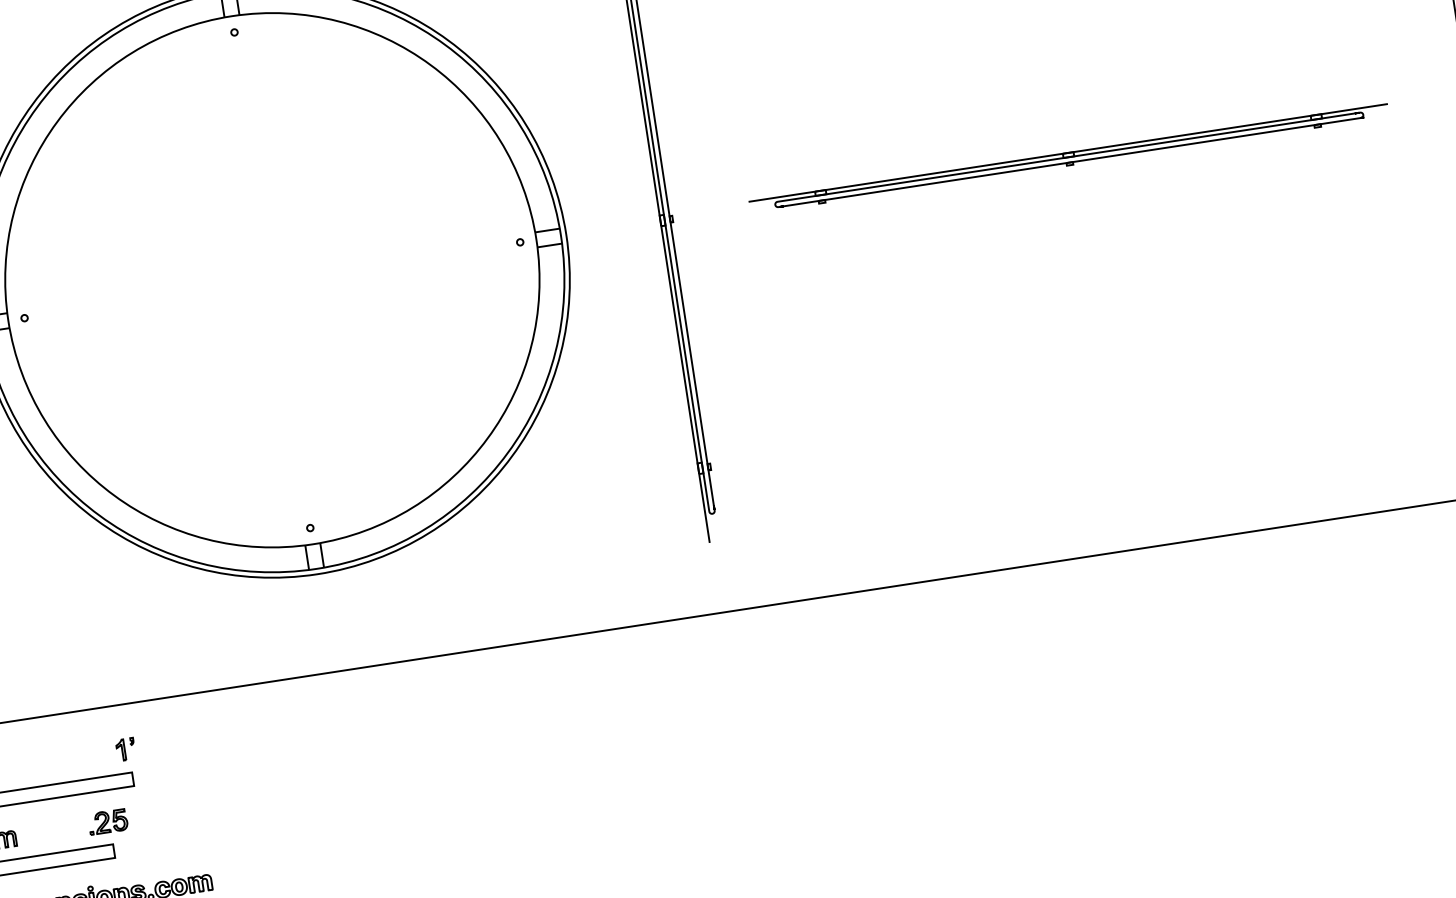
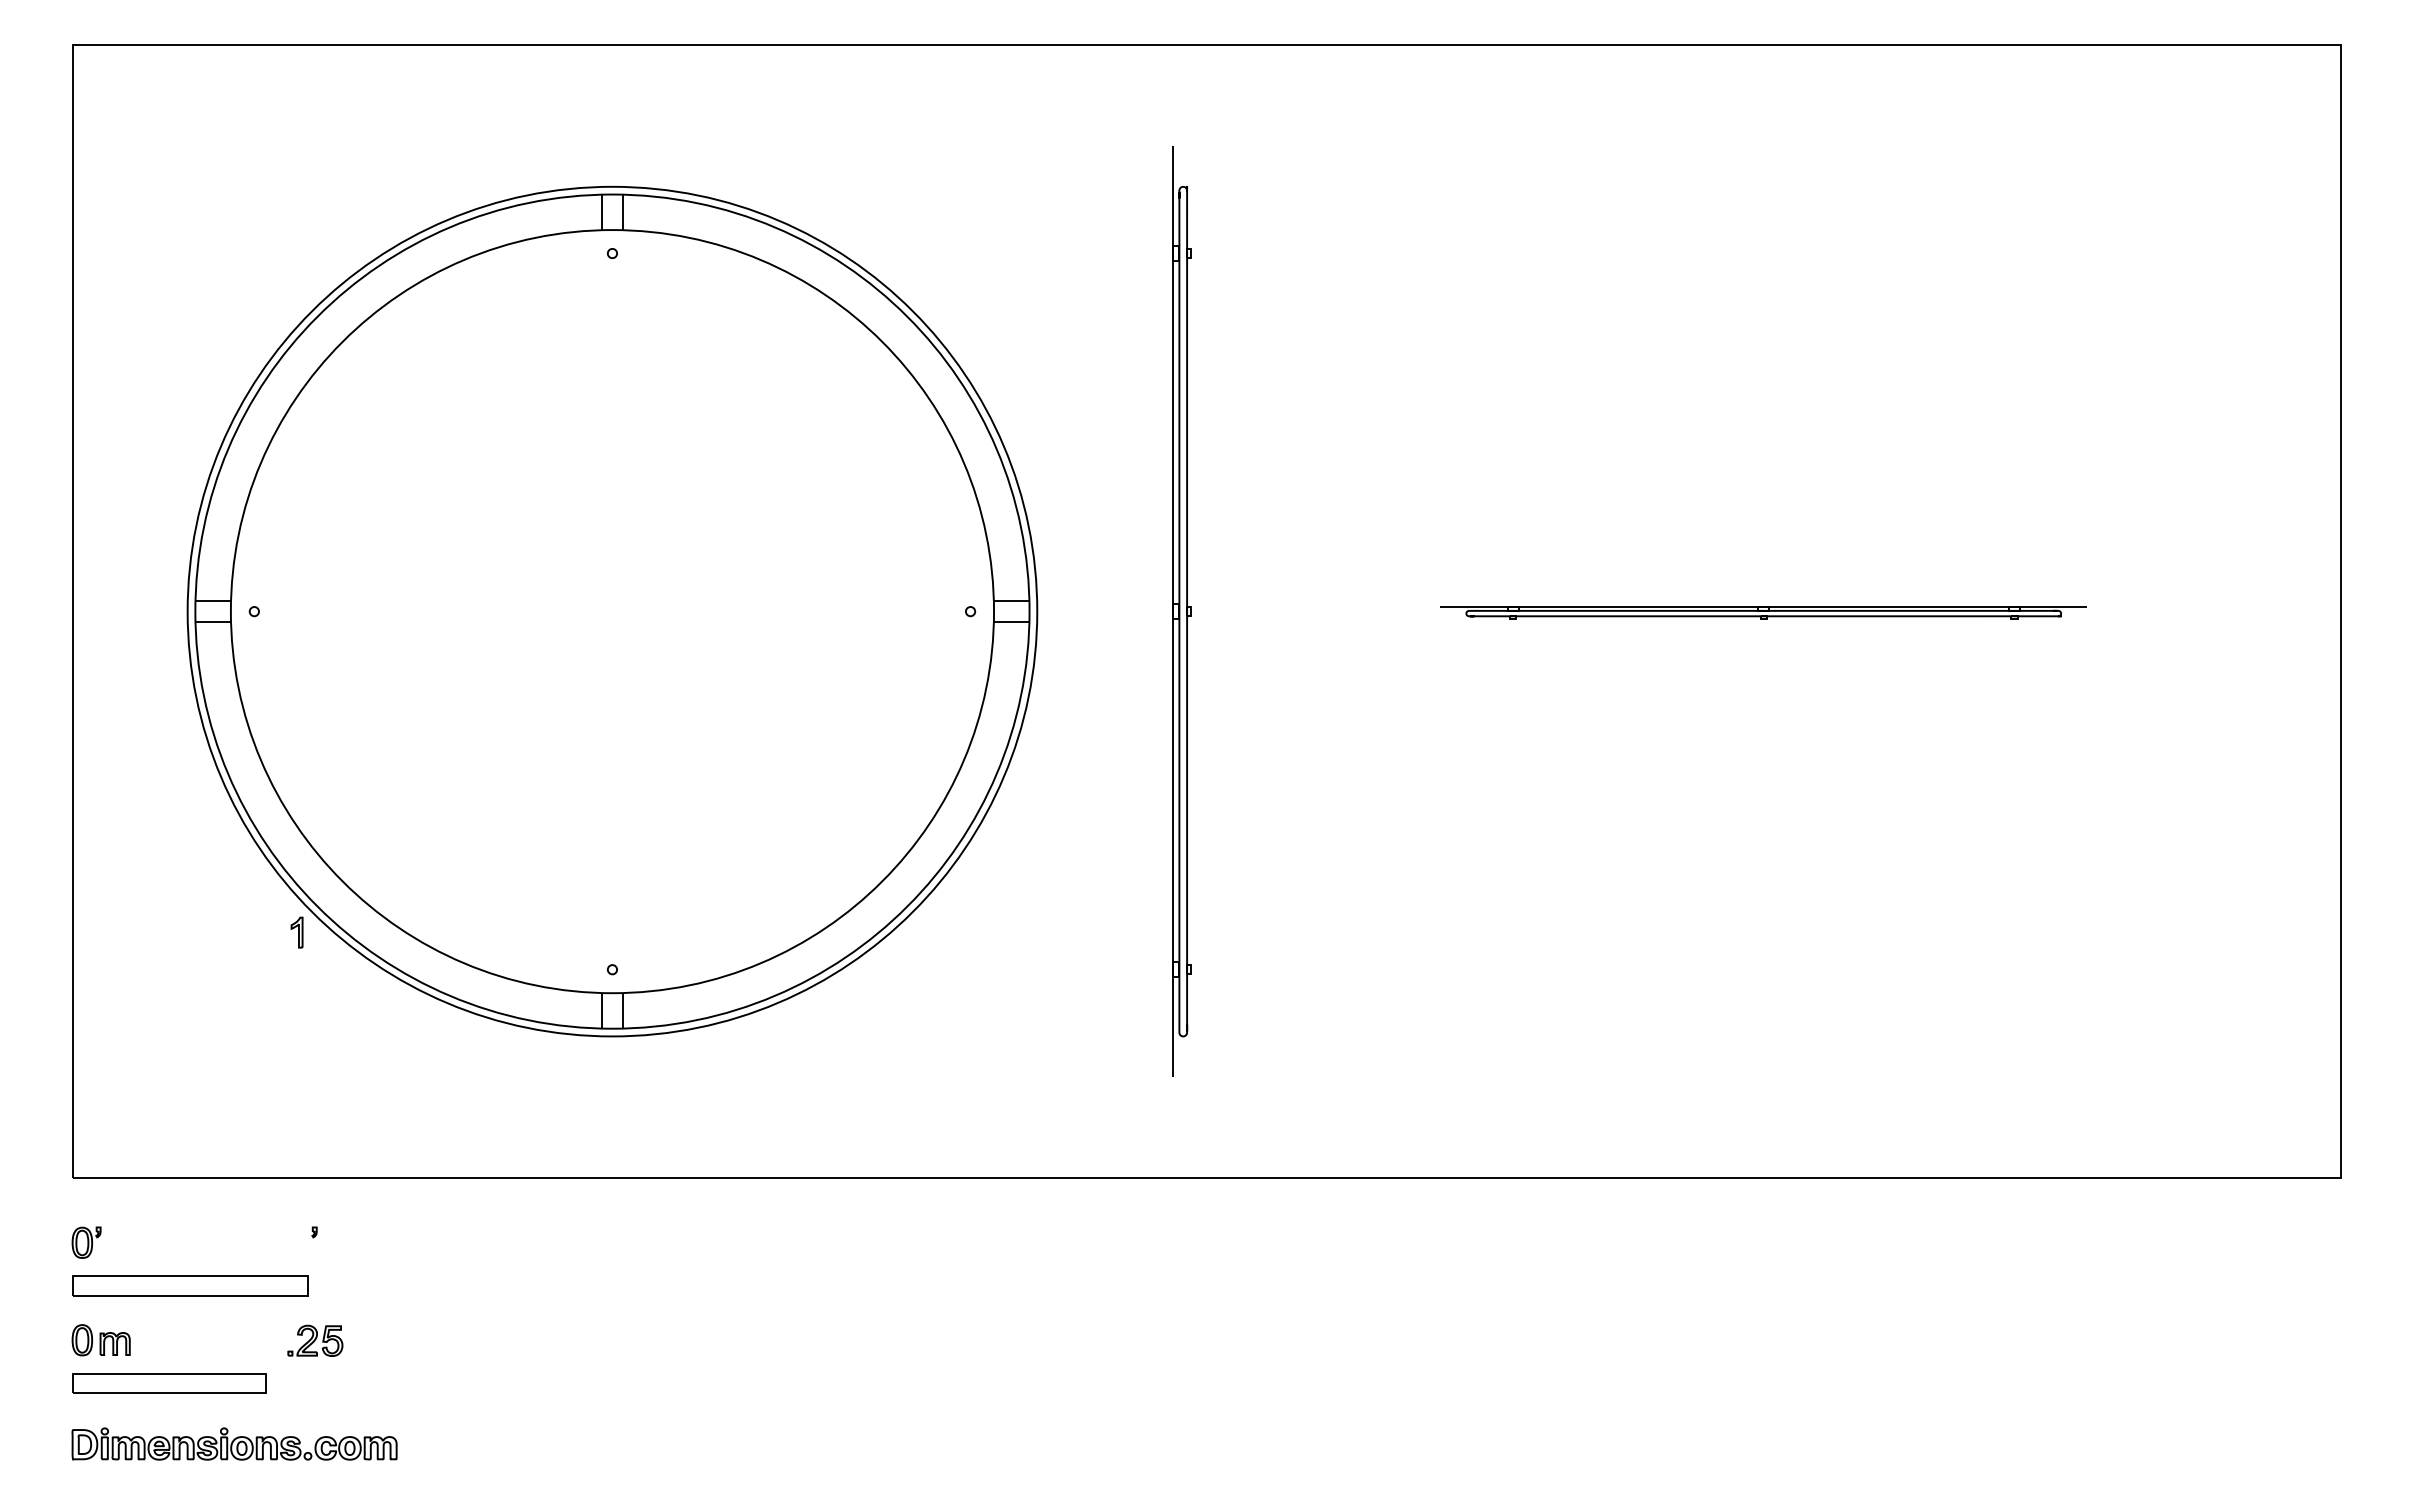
part: (1069, 158) -> (1763, 612), size x0.7
part: (120, 750) -> (296, 932), moved
part: (108, 821) -> (315, 1340), moved

